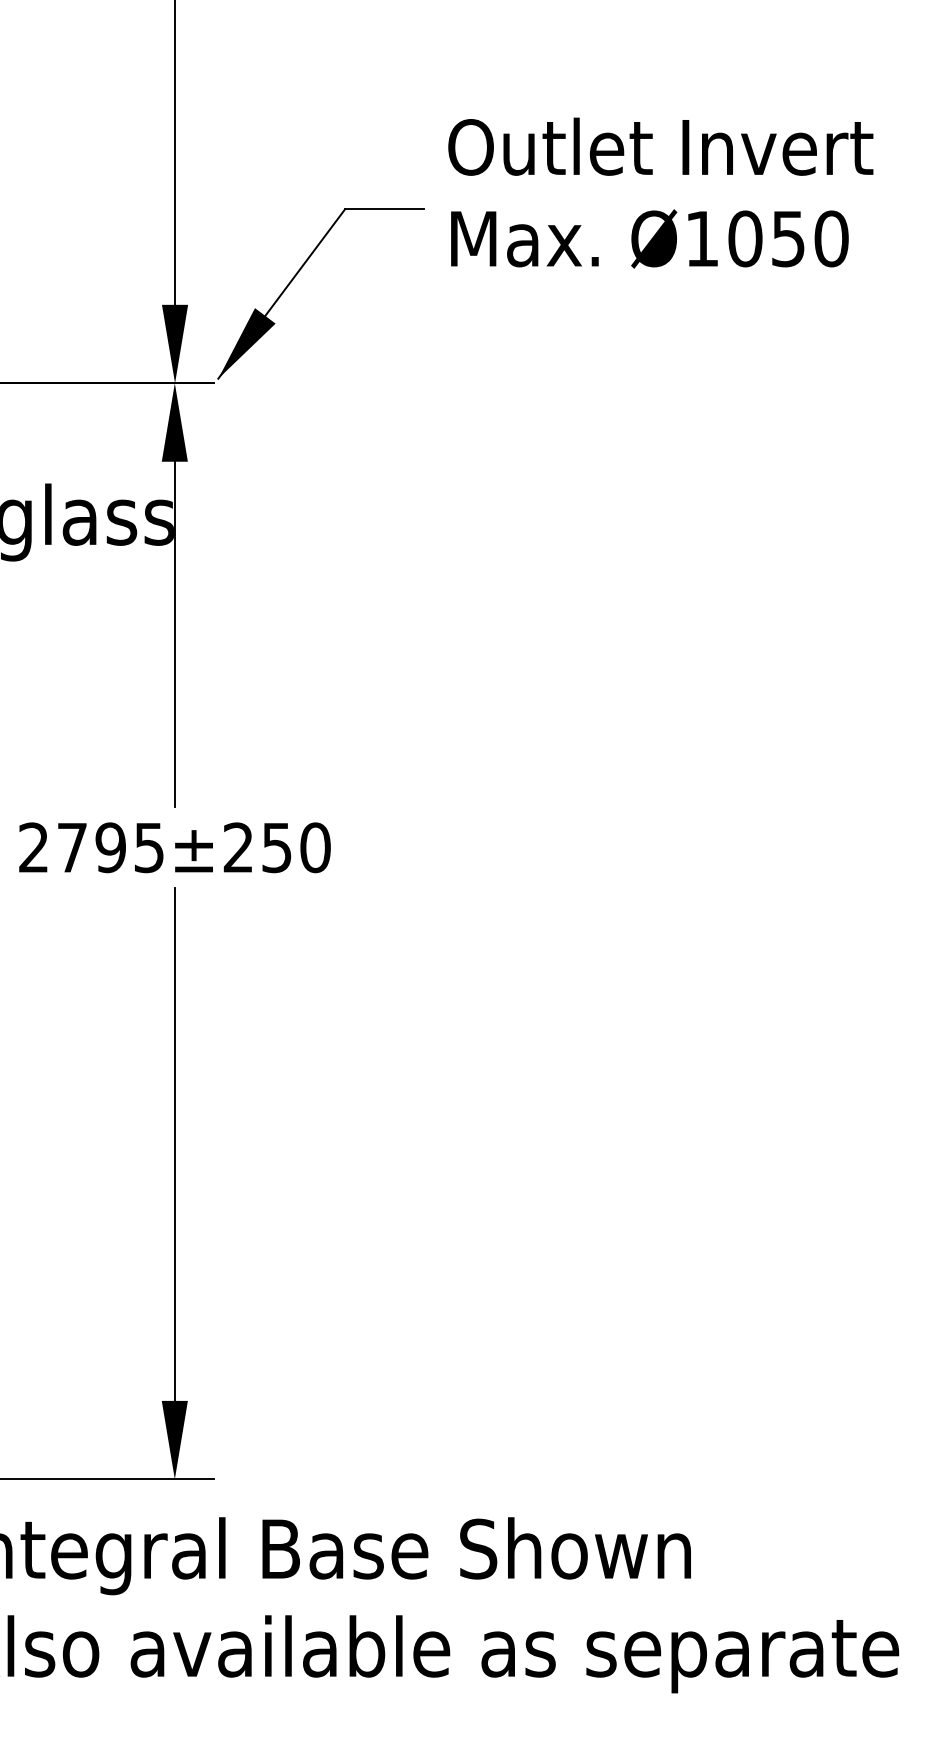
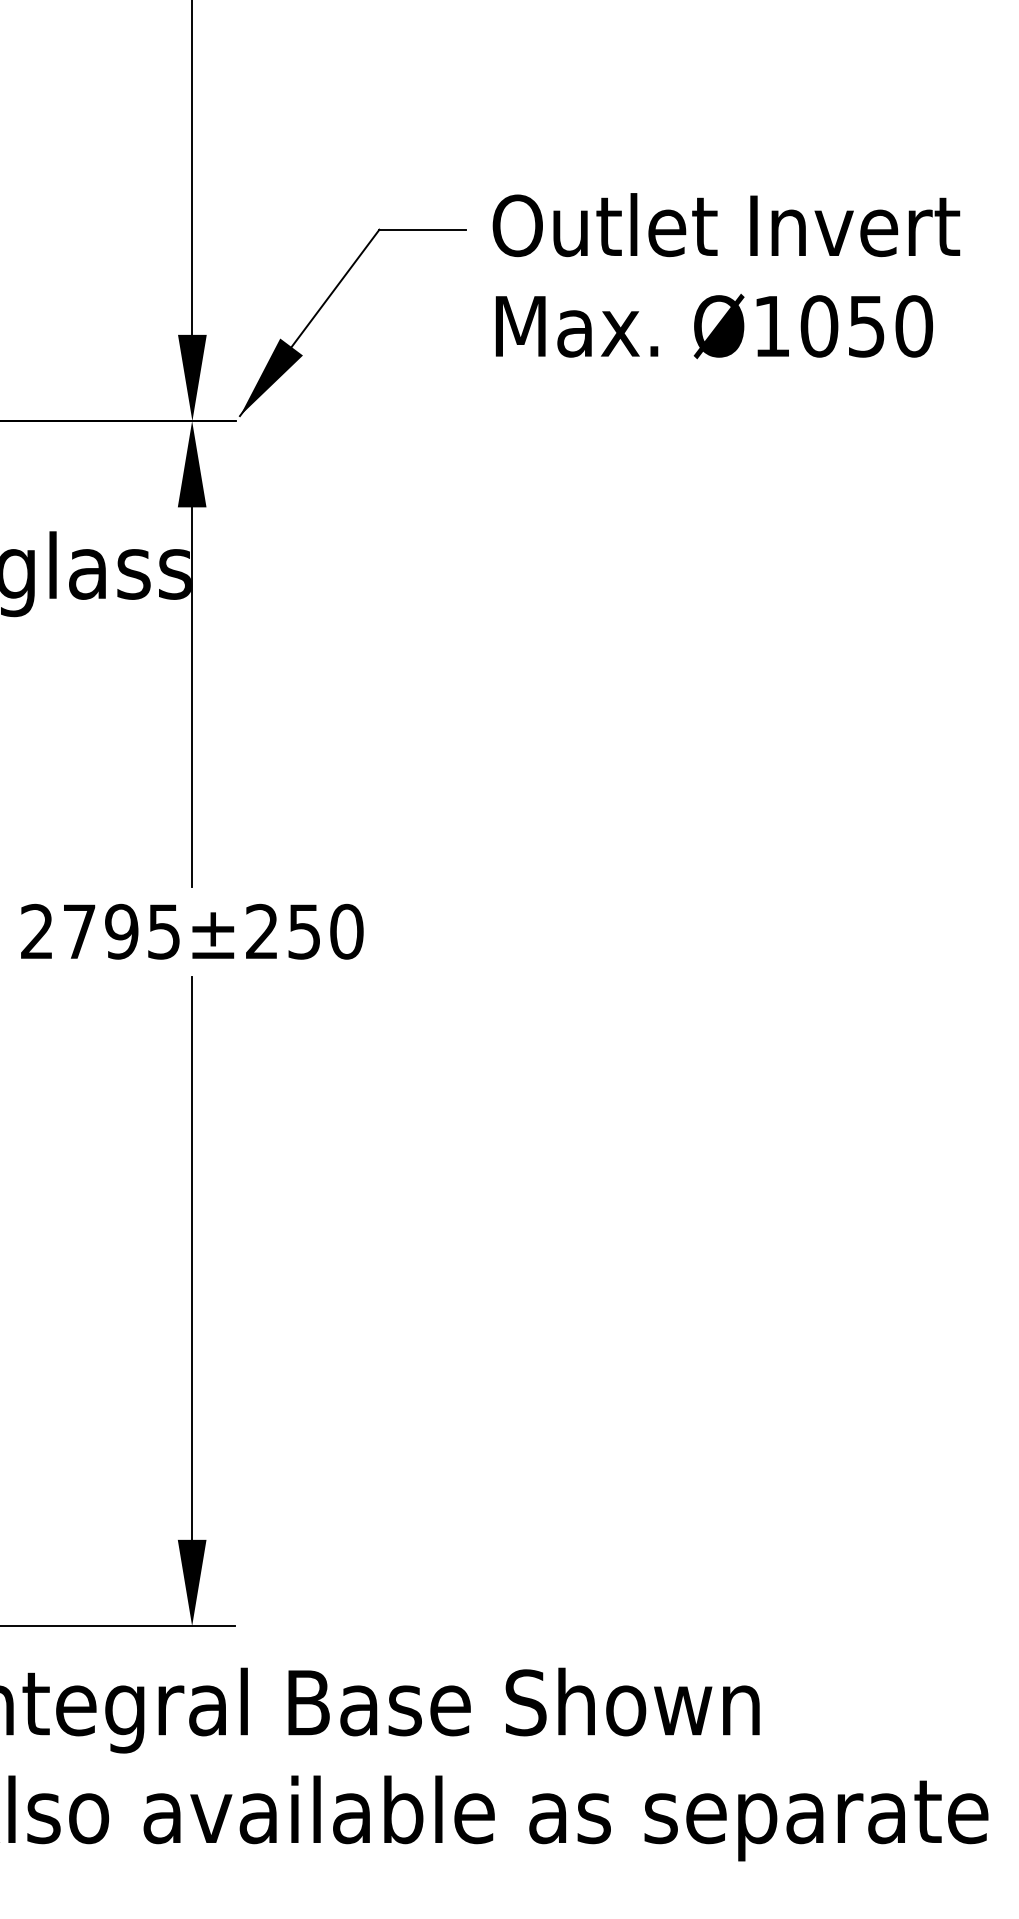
text: (660, 193) -> (726, 276), moved

